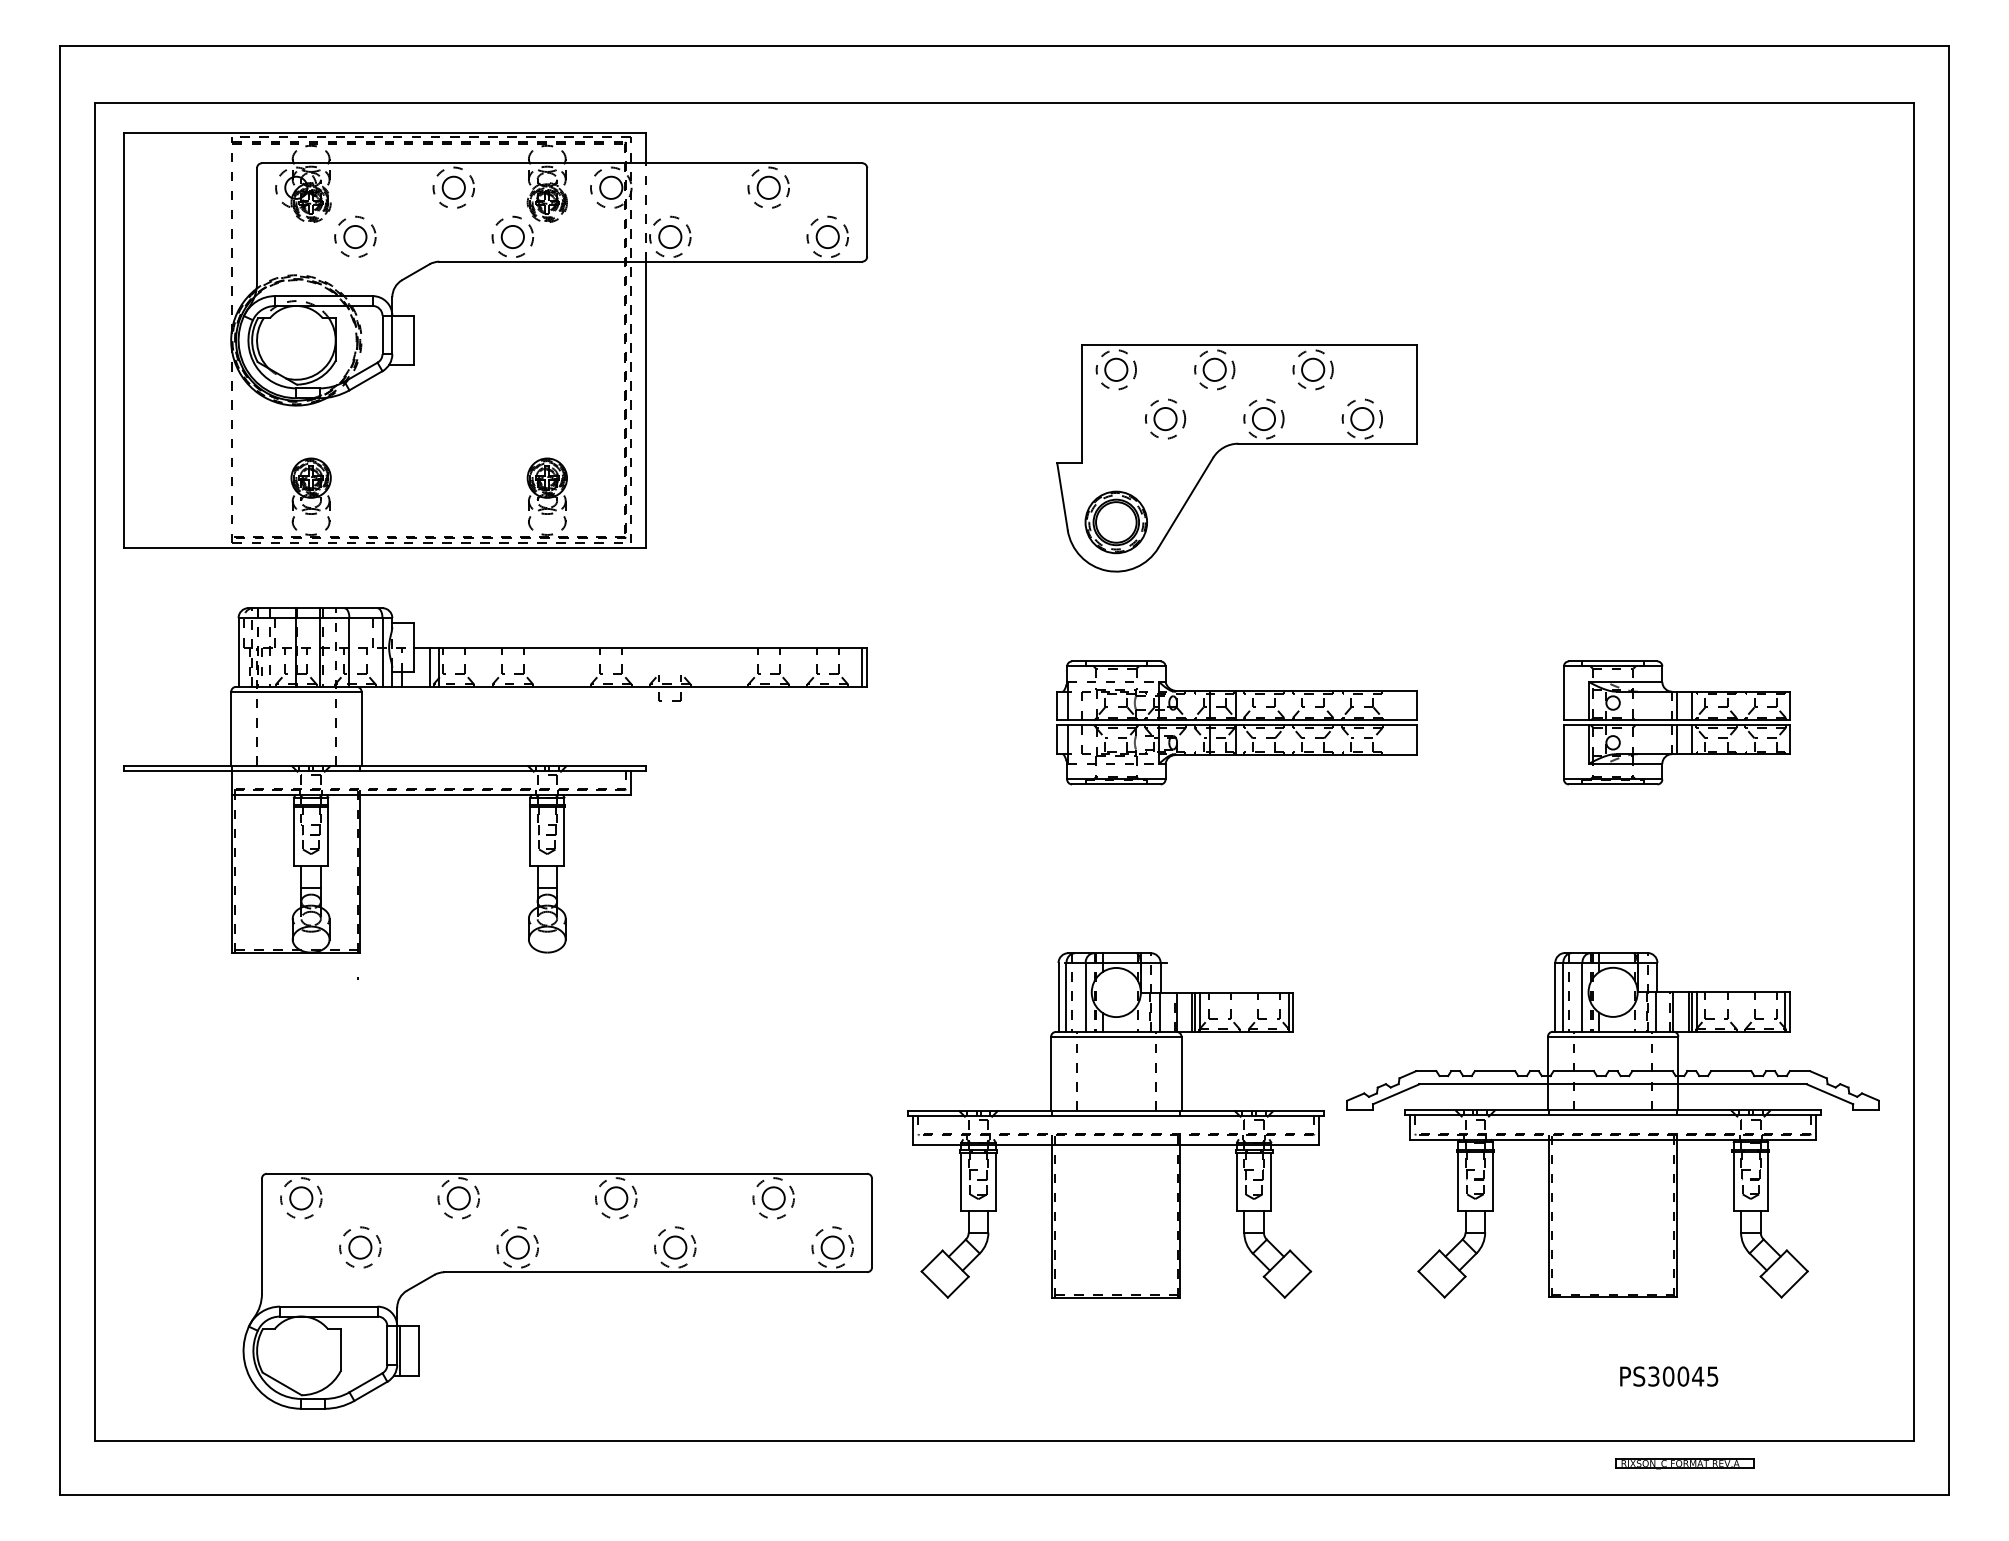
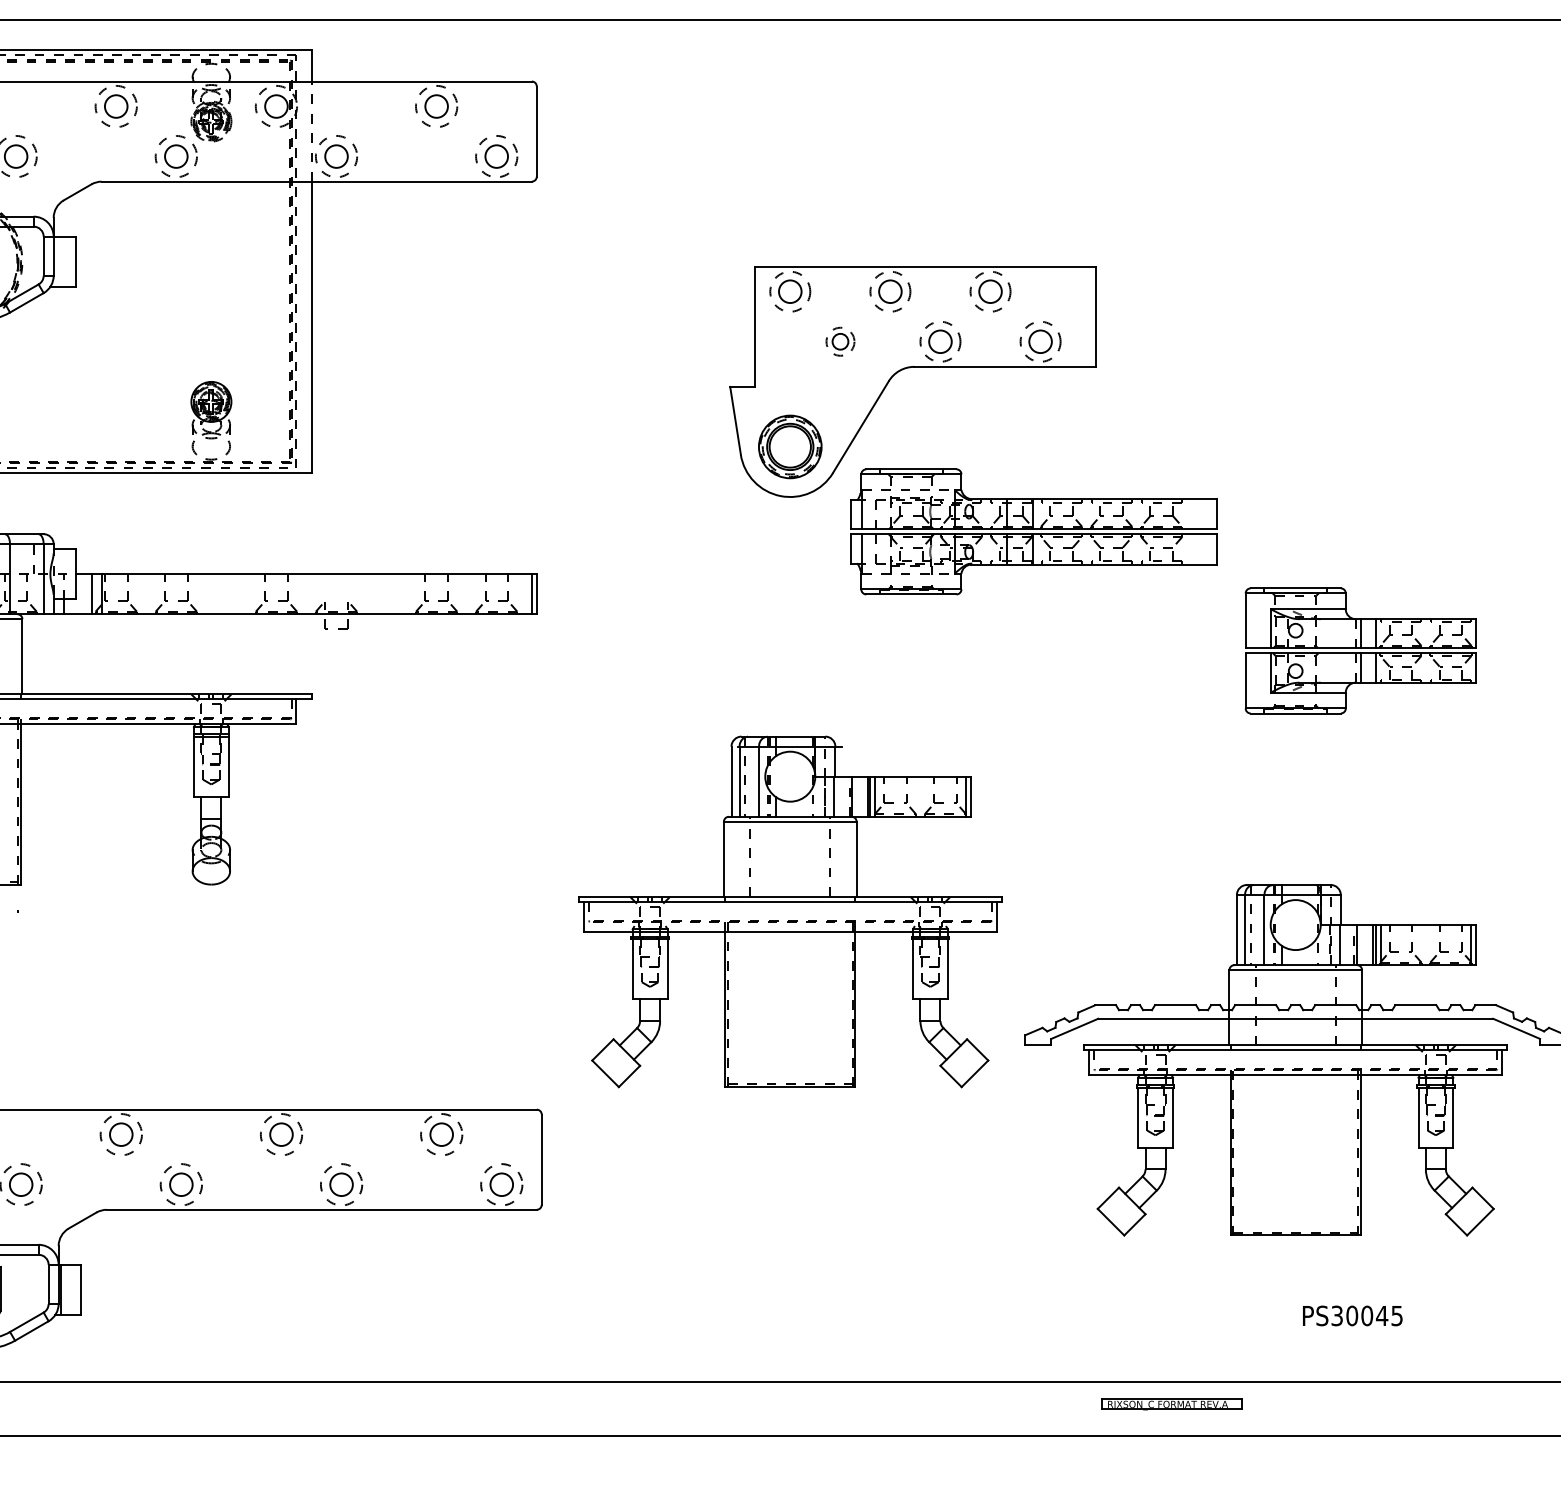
part: (1165, 418) -> (840, 341), size x0.7
part: (1236, 722) -> (1033, 531), moved
part: (1115, 1125) -> (789, 911), moved
part: (1684, 1463) -> (1171, 1404), moved

